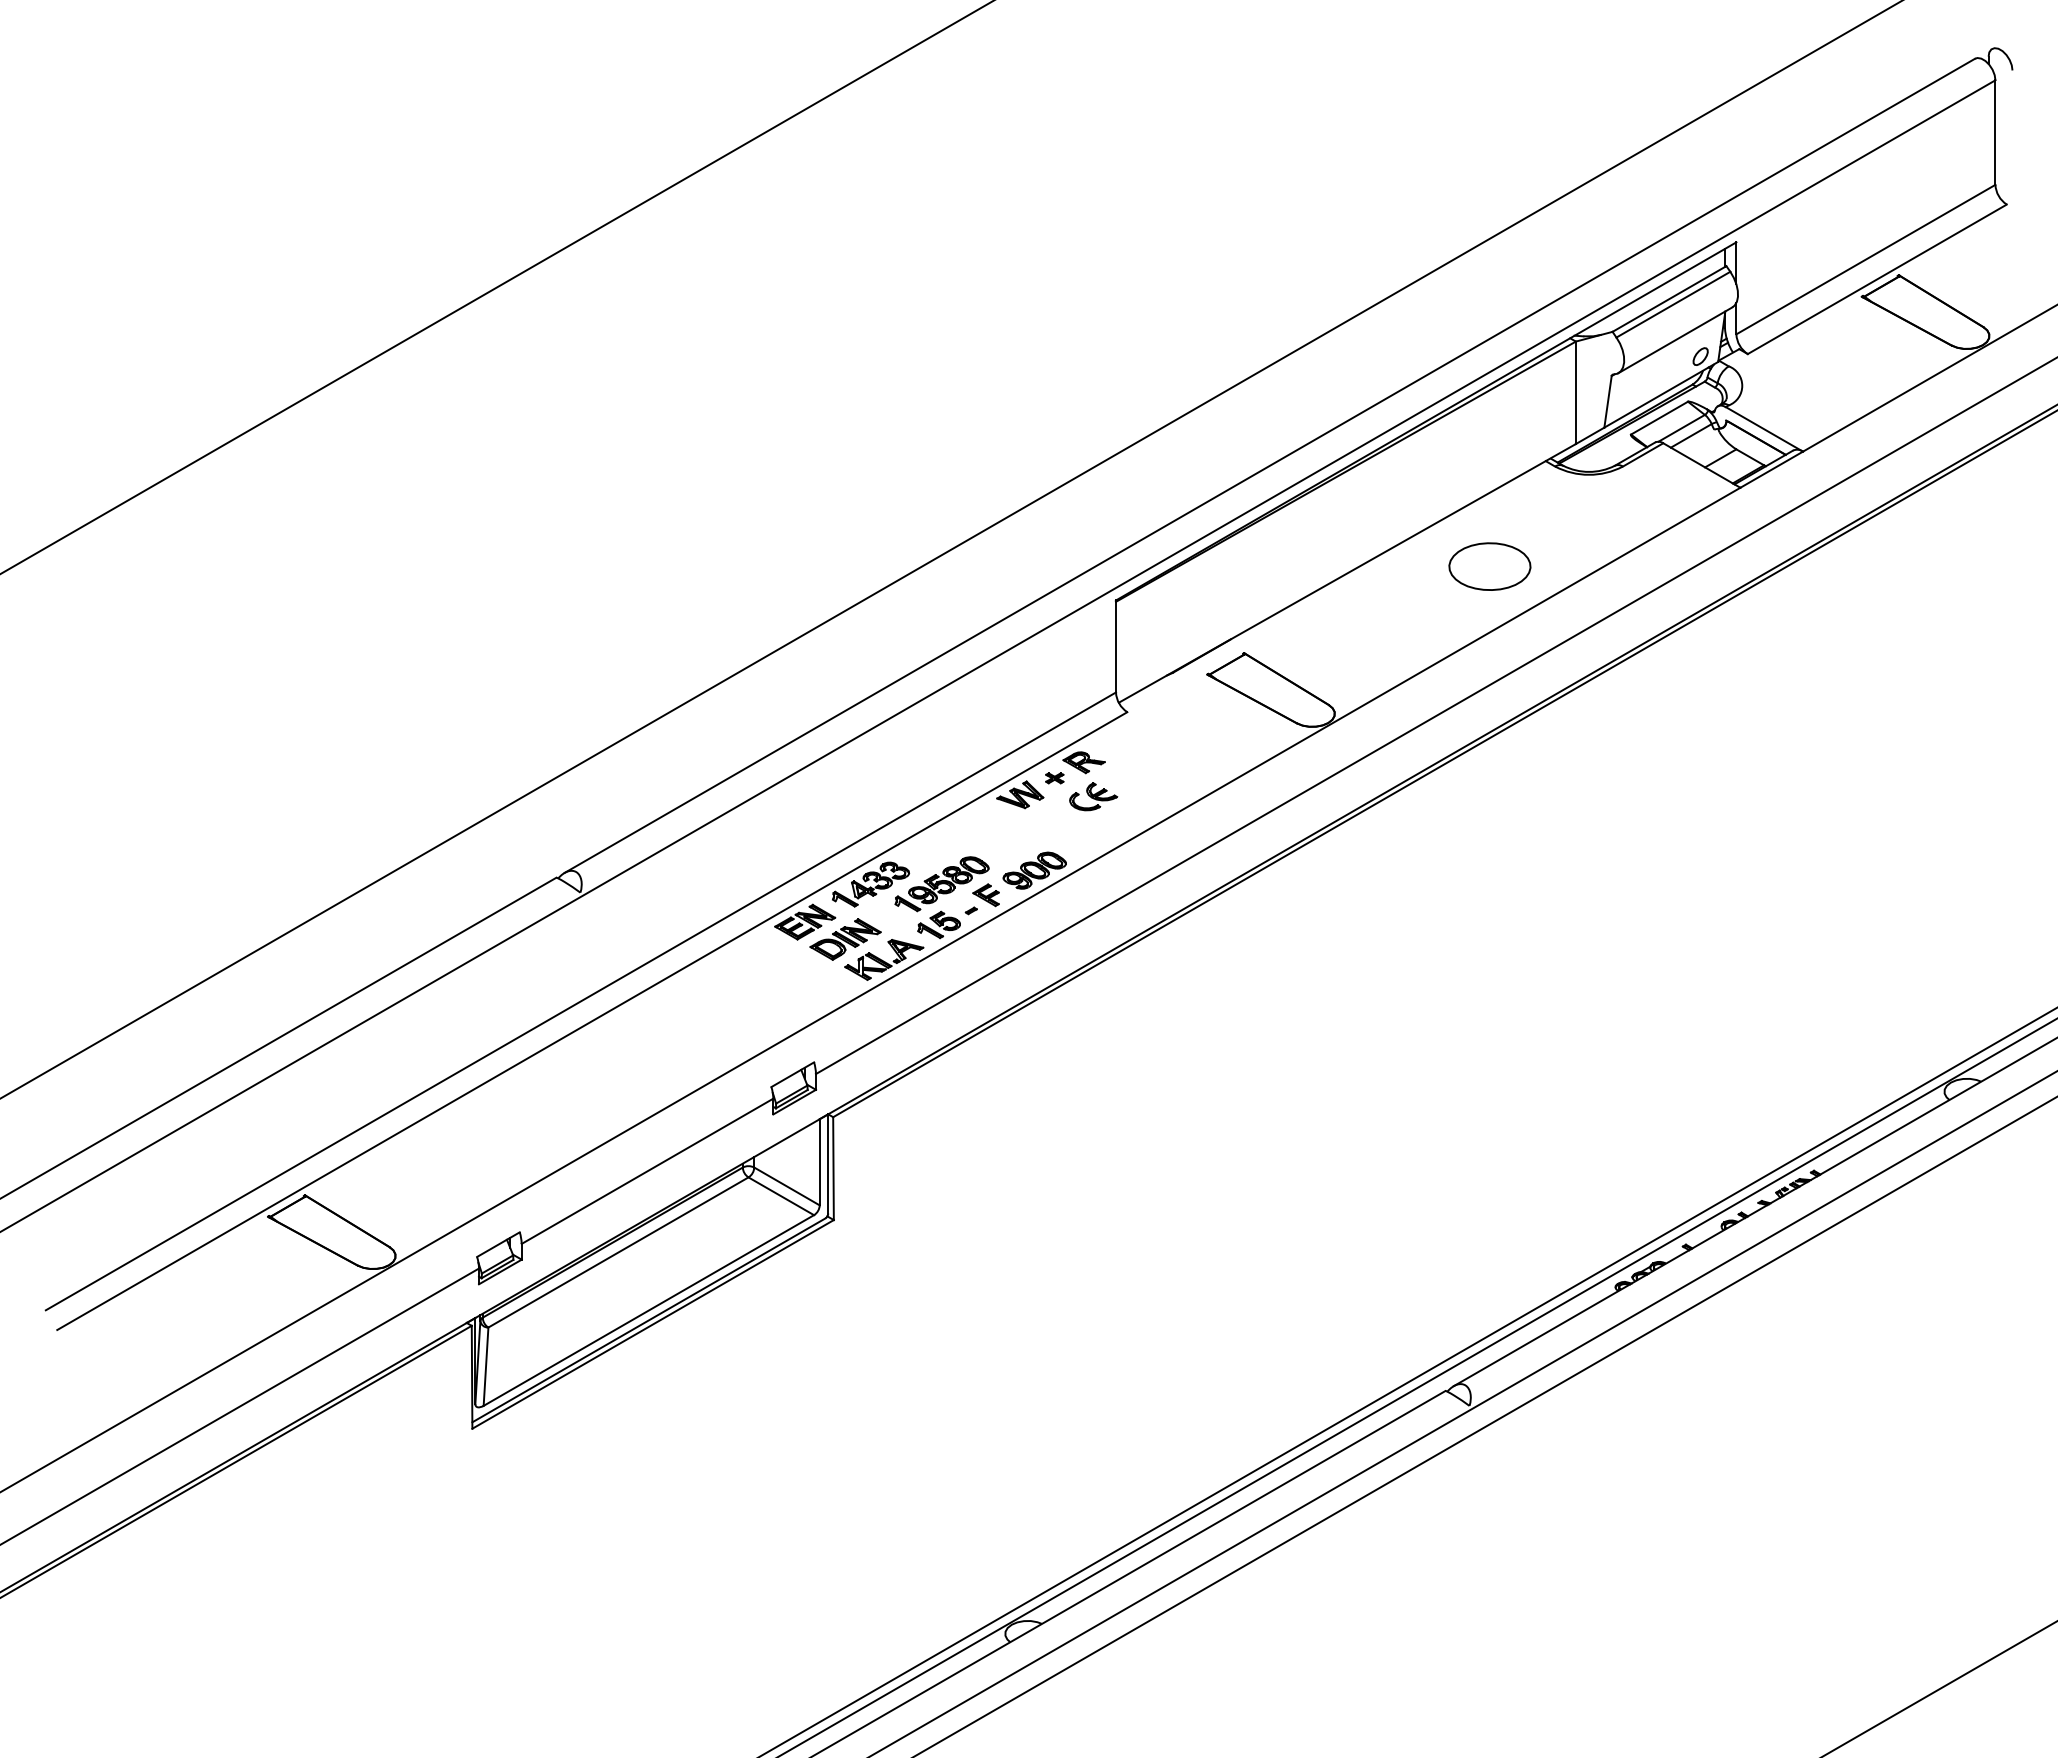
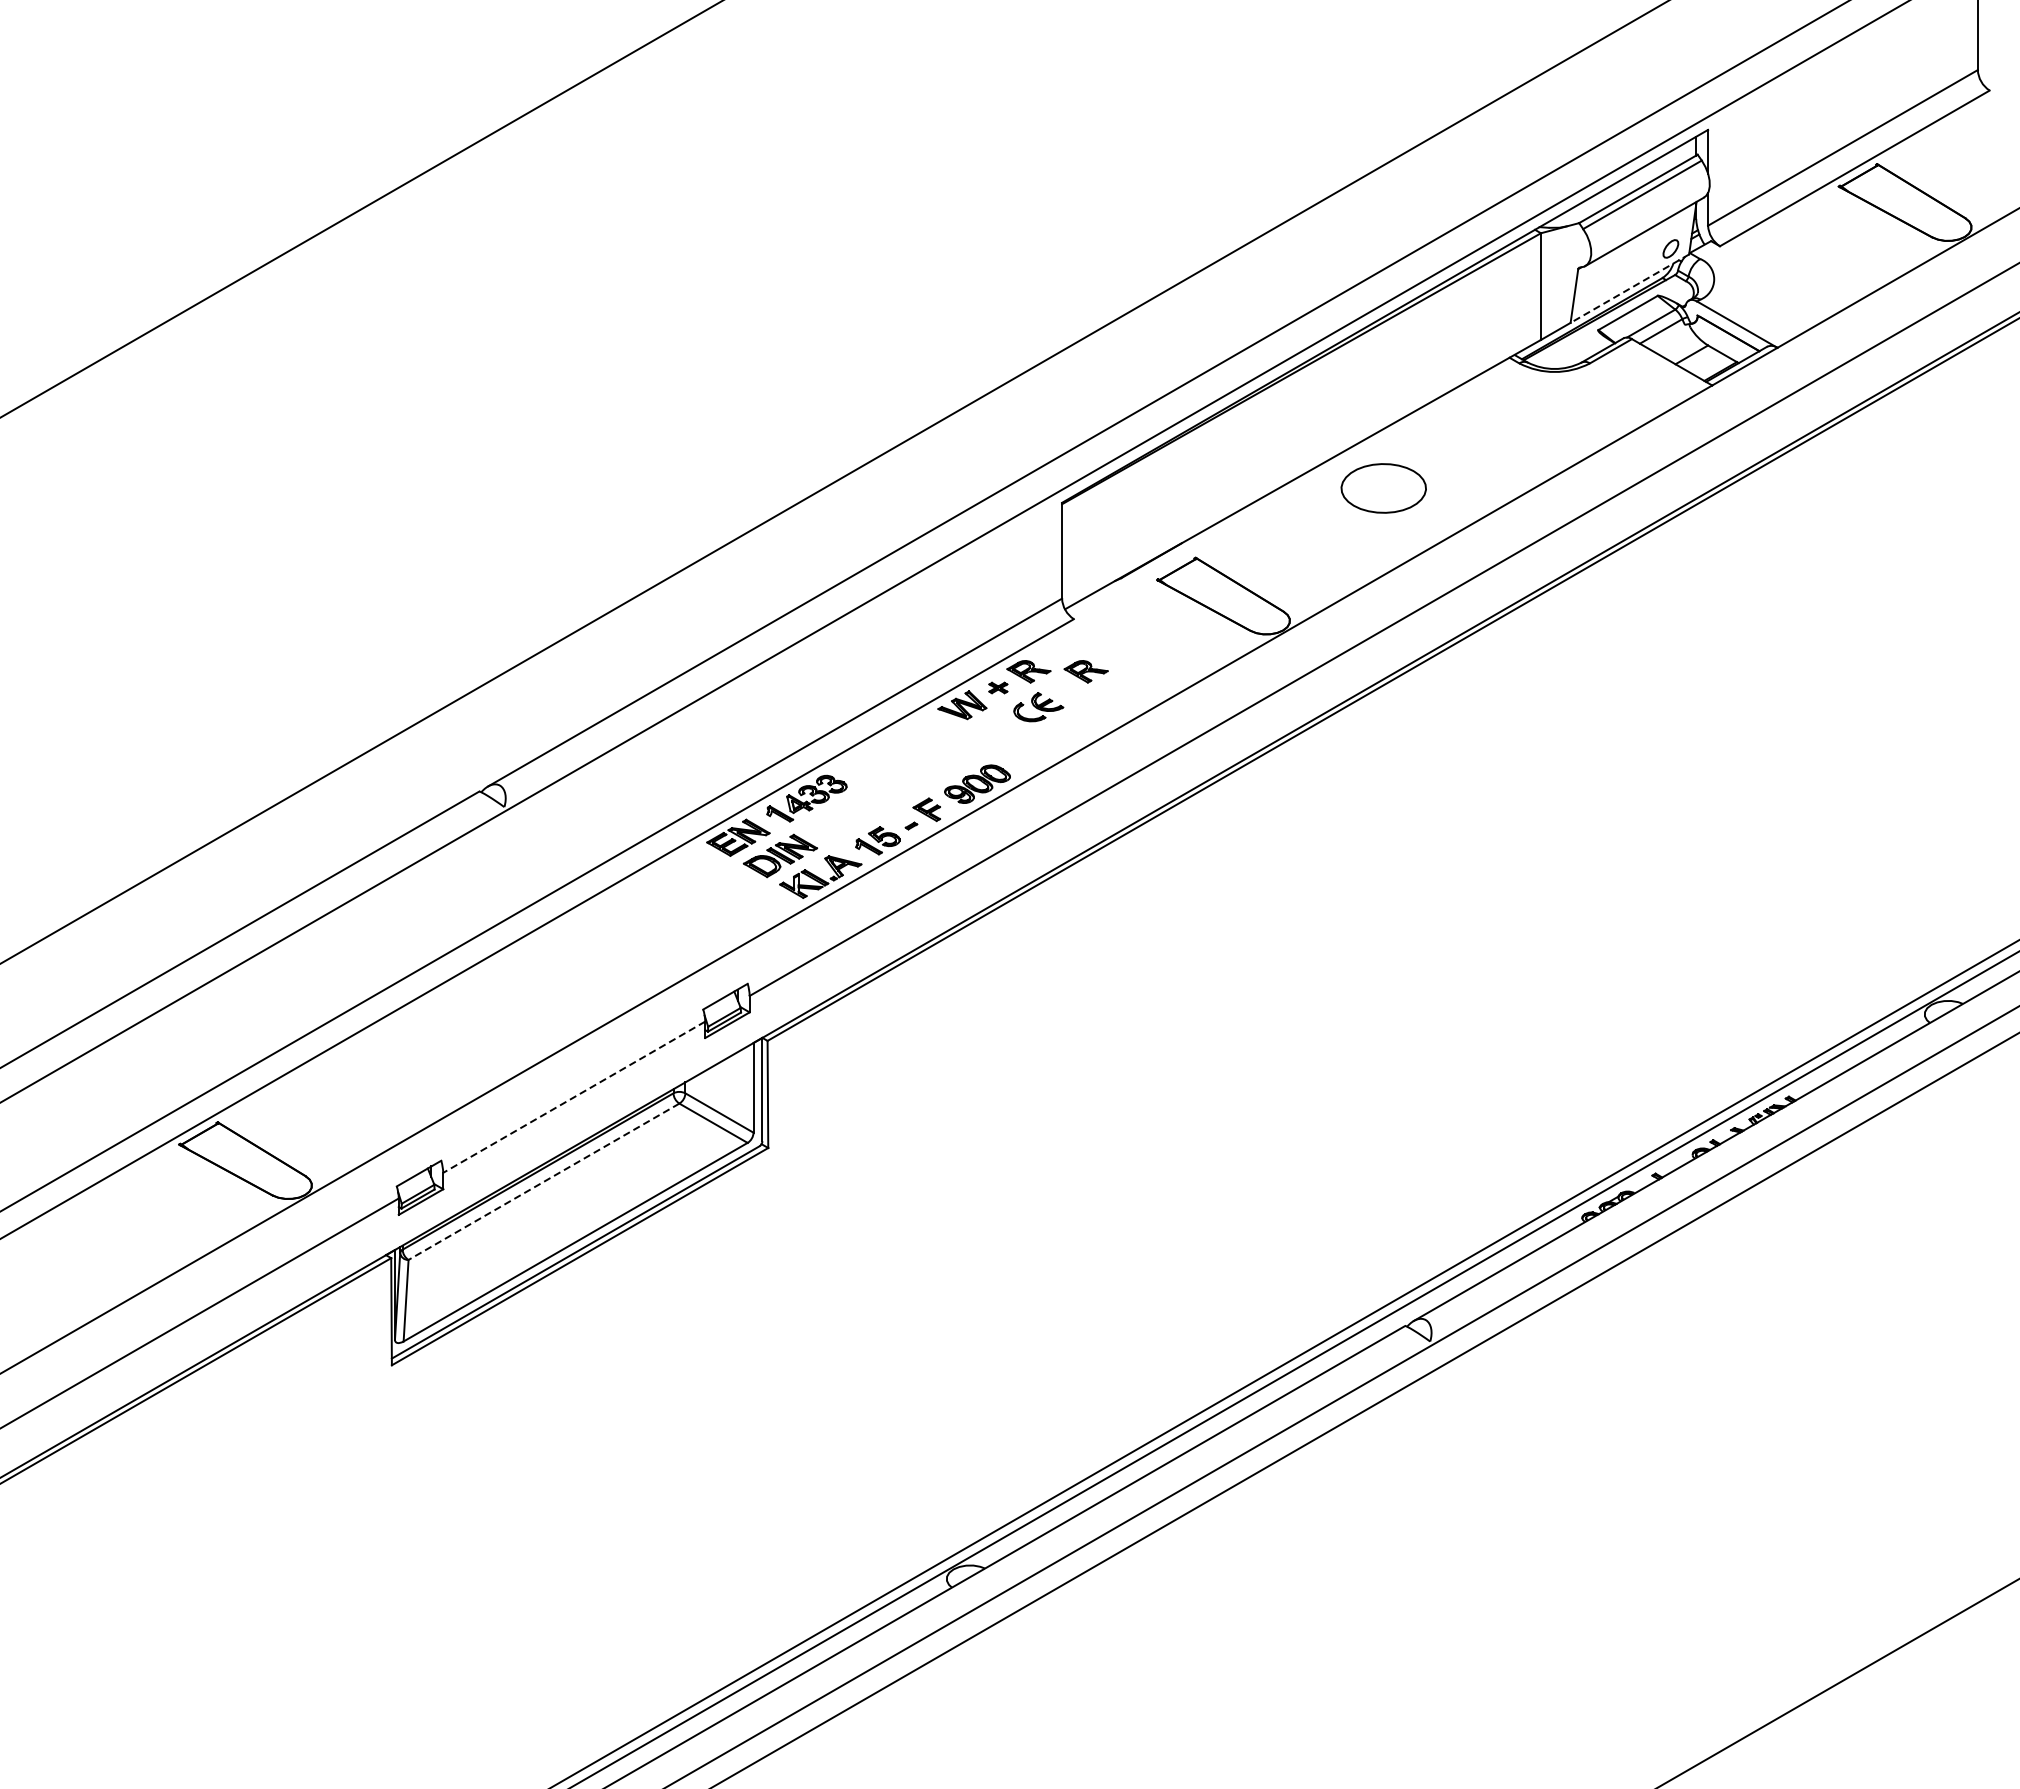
line: (1661, 394) -> (1630, 288), solid -> dashed
part: (1489, 566) -> (1383, 488), moved
part: (1138, 762) -> (1085, 671), added
part: (941, 884) -> (880, 798), removed
line: (647, 1171) -> (574, 1097), solid -> dashed
line: (618, 1252) -> (544, 1181), solid -> dashed

